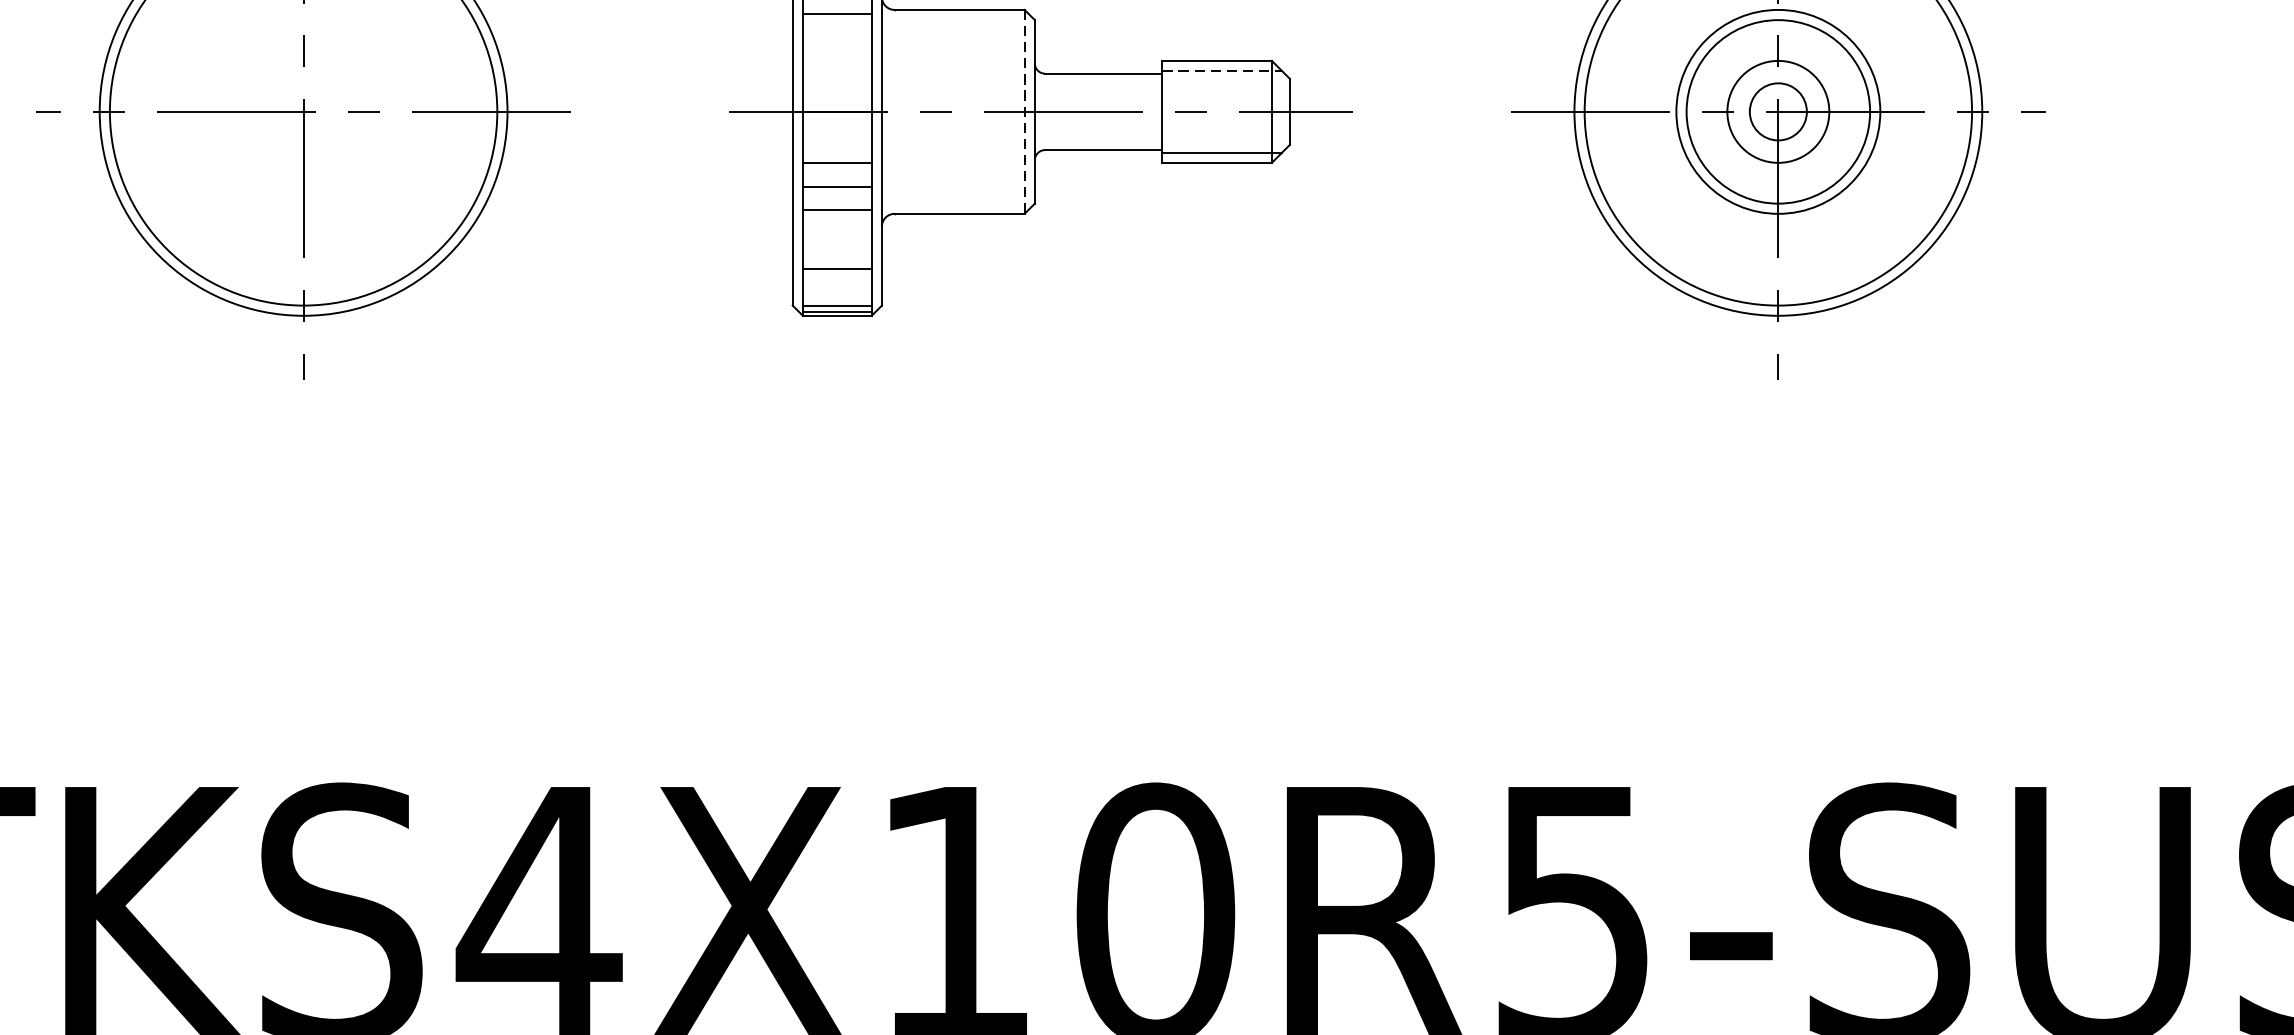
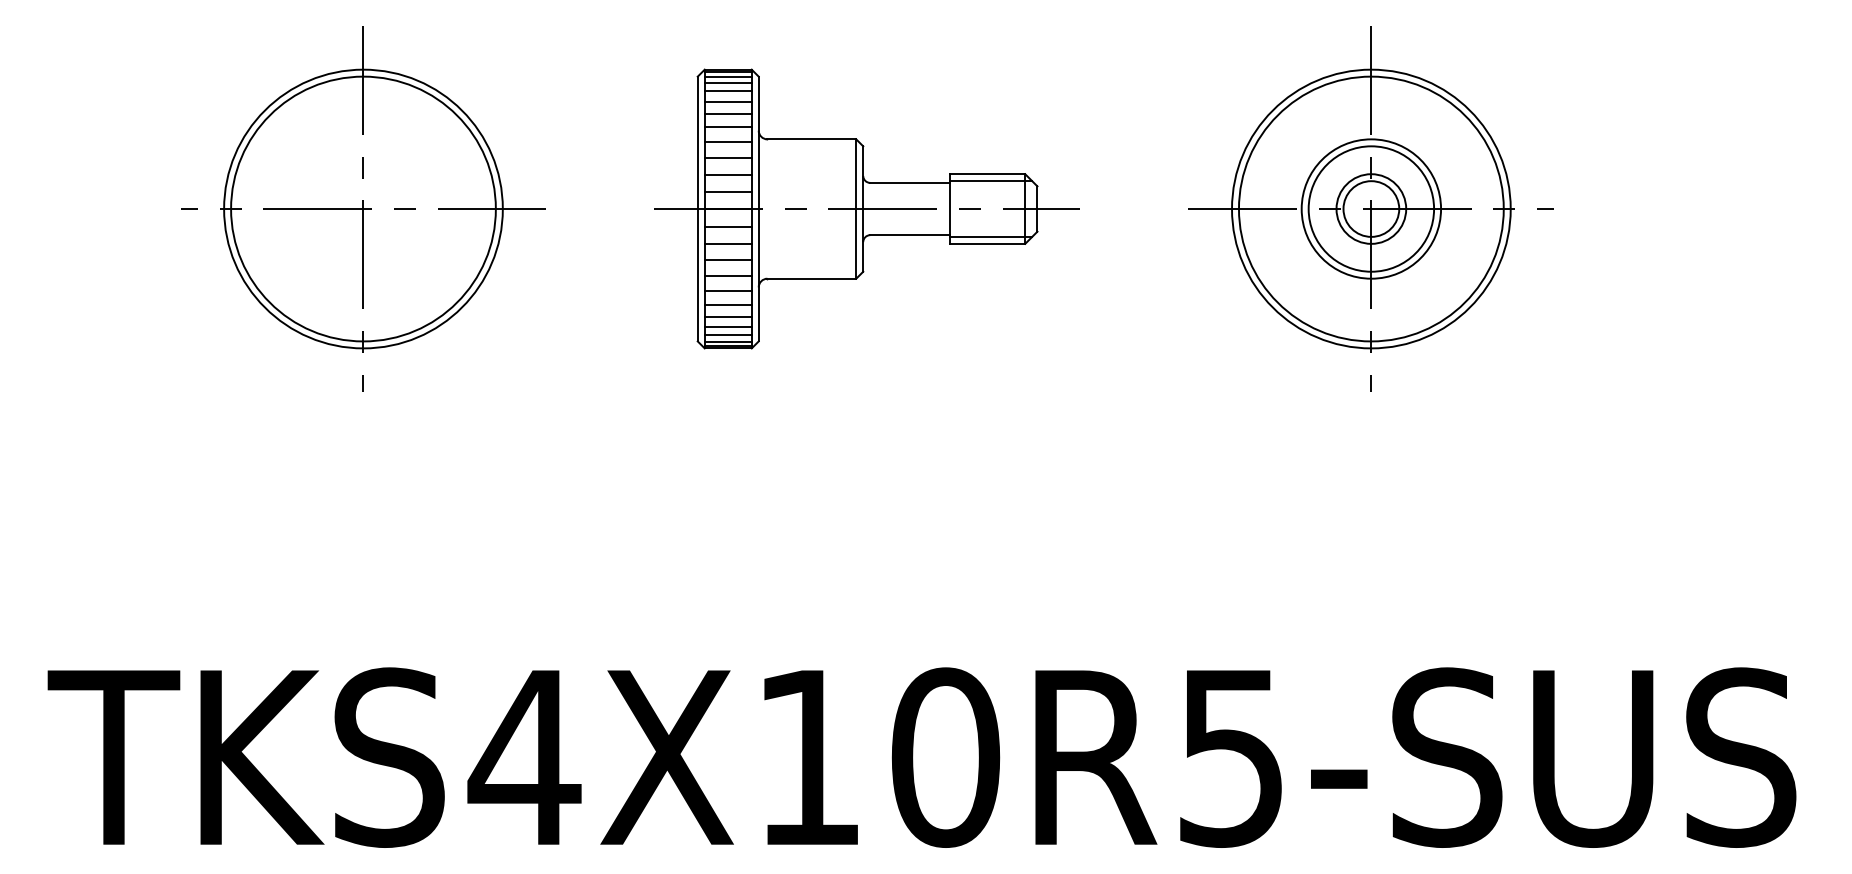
line: (836, 36) -> (727, 157), added
line: (836, 61) -> (727, 174), added
line: (1222, 71) -> (991, 181), dashed -> solid
line: (836, 86) -> (727, 191), added
circle: (1778, 111) -> (1371, 208), size x1.43
line: (1024, 112) -> (856, 209), dashed -> solid
line: (836, 137) -> (727, 226), added
line: (836, 232) -> (727, 291), added
line: (836, 251) -> (727, 304), added
line: (836, 283) -> (727, 326), added
line: (836, 296) -> (727, 335), added

